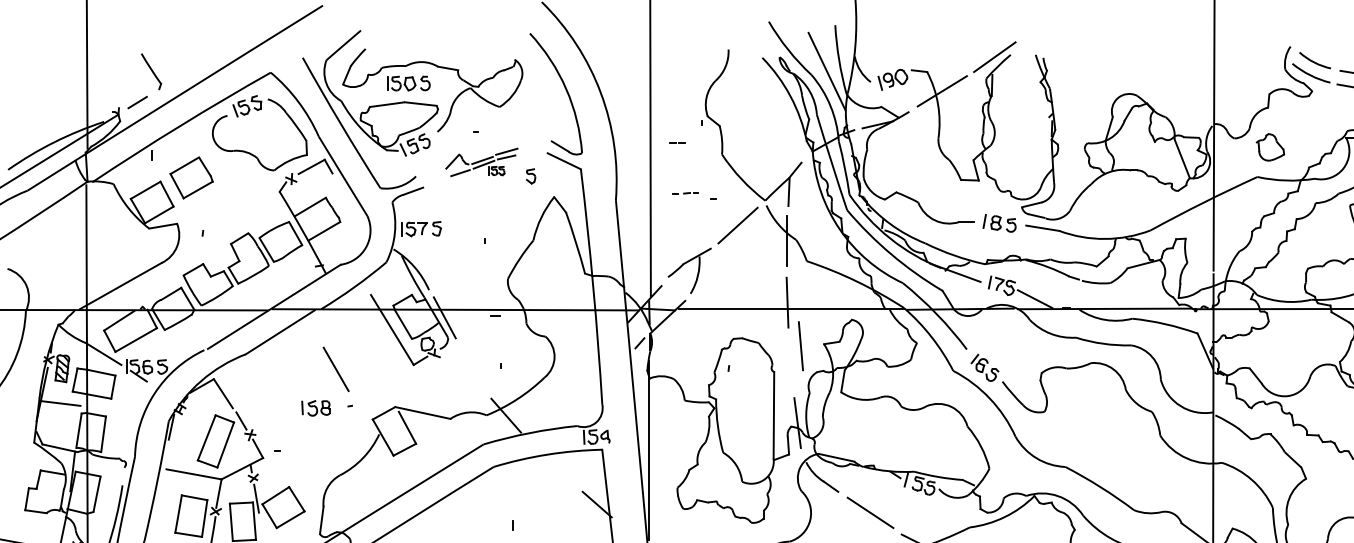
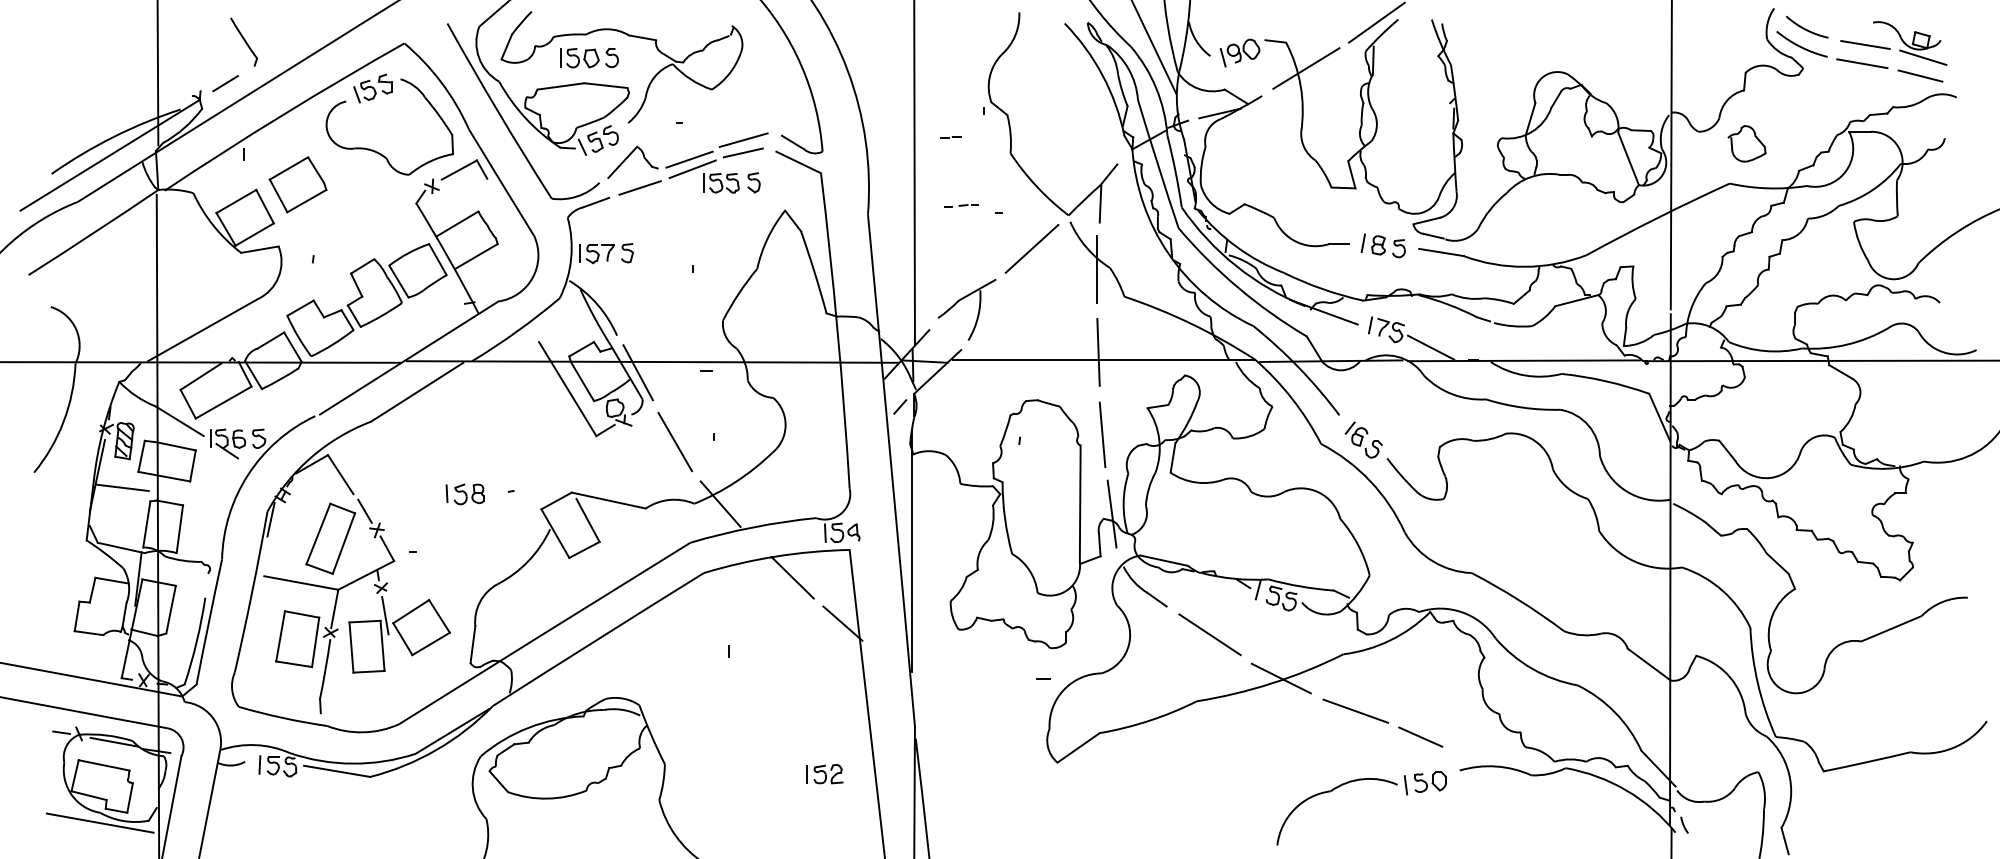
part: (481, 162) -> (687, 163), size x1.67
line: (800, 345) -> (1102, 434), moved
line: (335, 369) -> (674, 441), moved
line: (559, 470) -> (792, 577), added

